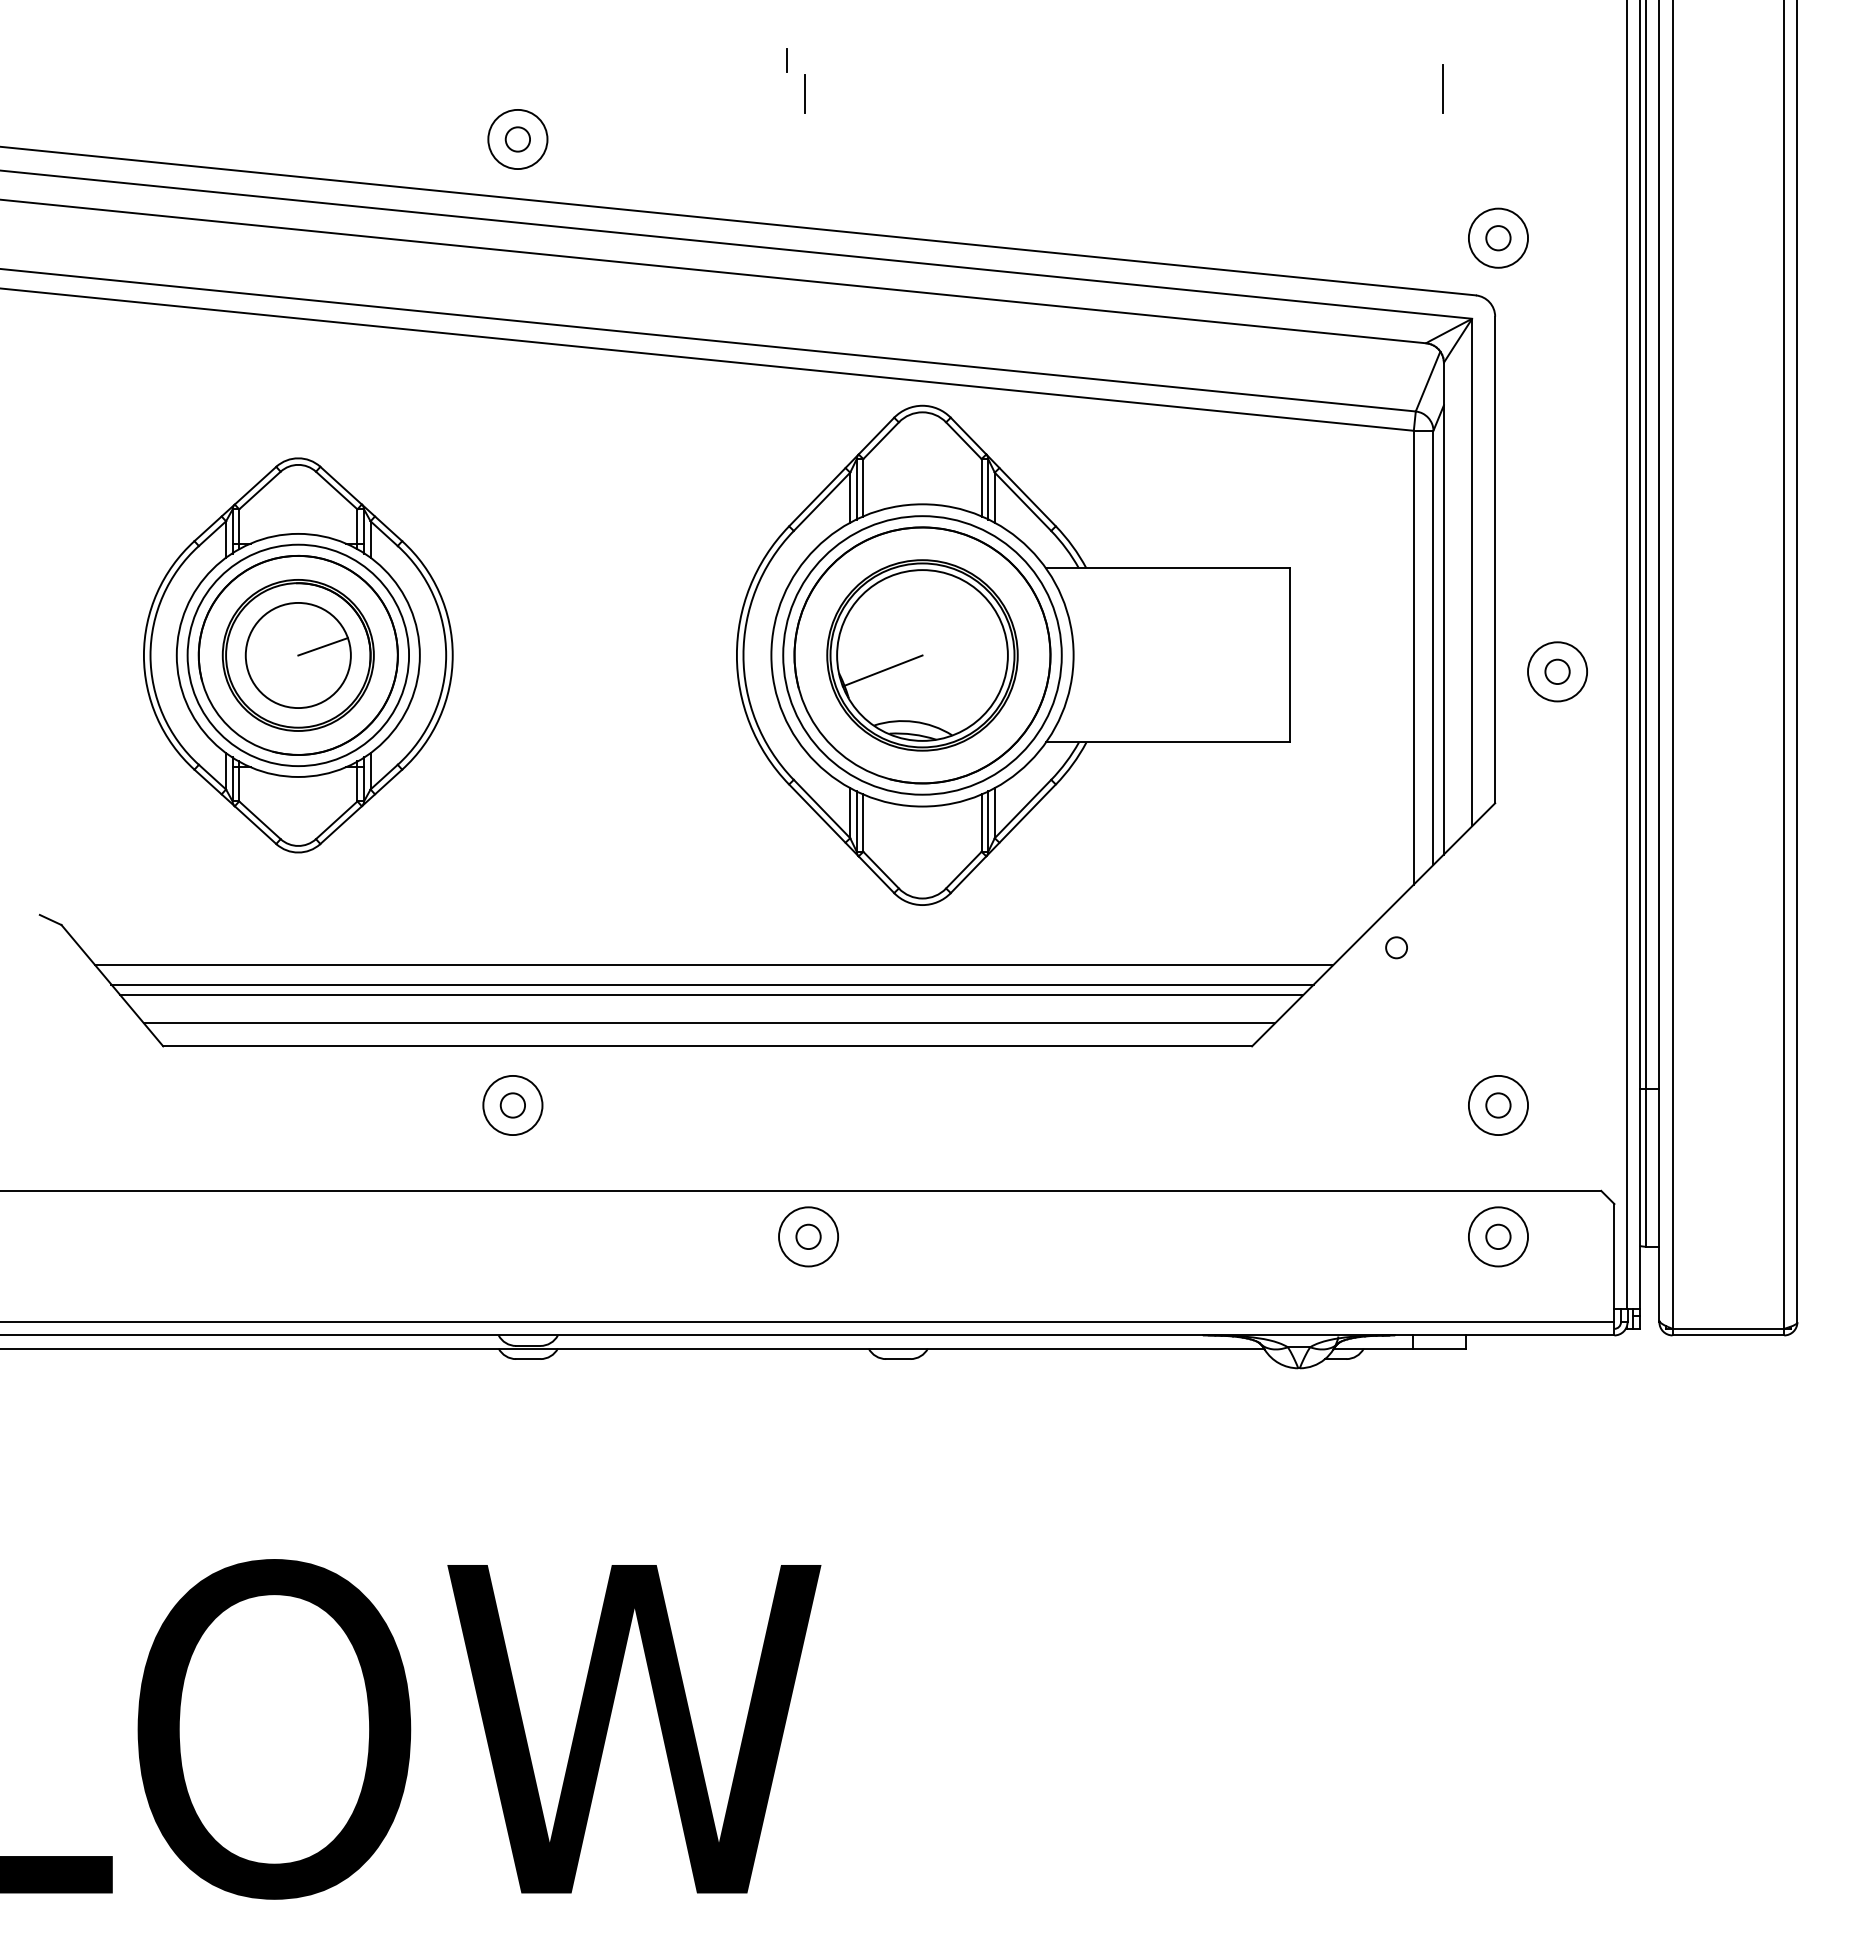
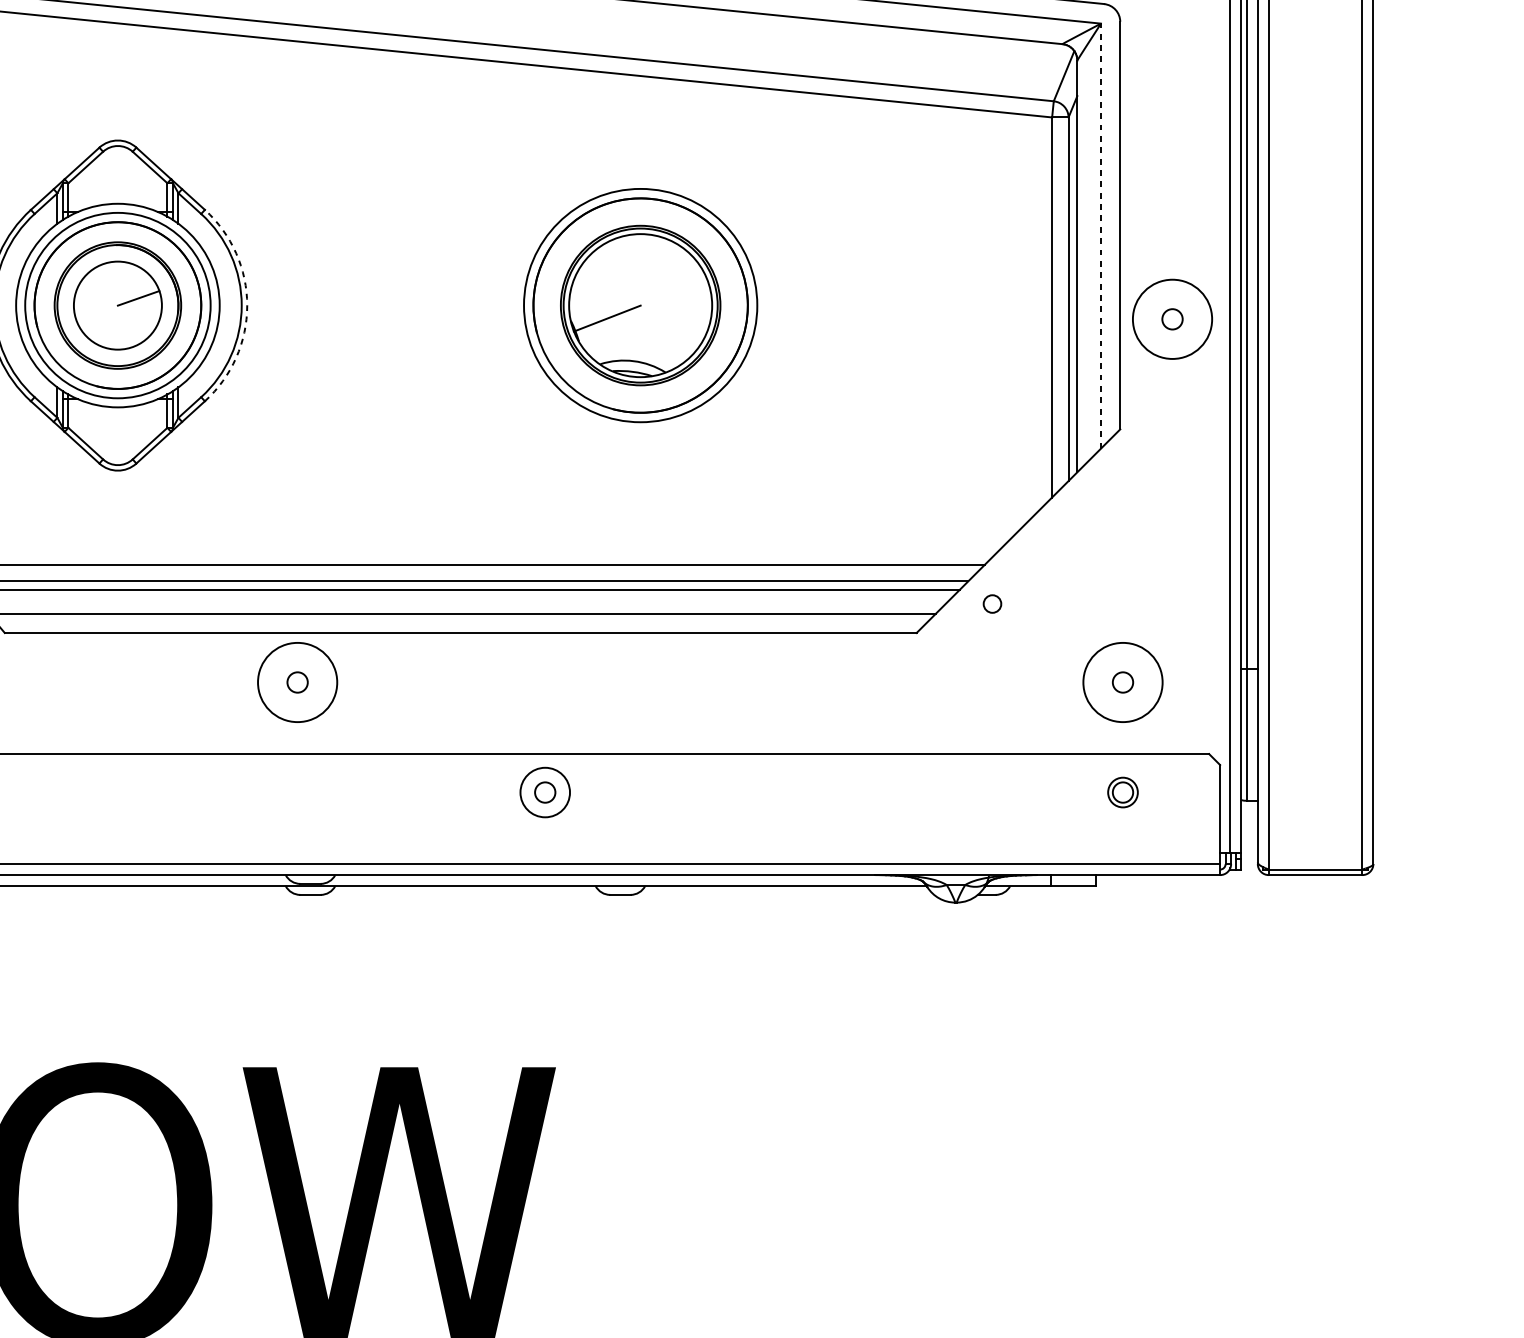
line: (1472, 572) -> (1101, 236), solid -> dashed
part: (1013, 654) -> (716, 304), removed
arc: (452, 655) -> (247, 305), solid -> dashed
circle: (1557, 671) -> (1172, 319), size x1.6
circle: (1396, 947) -> (992, 603), moved
circle: (512, 1105) -> (297, 682), size x1.6
circle: (1498, 1105) -> (1123, 682), size x1.6
circle: (1498, 1236) -> (1123, 792), size x0.6

